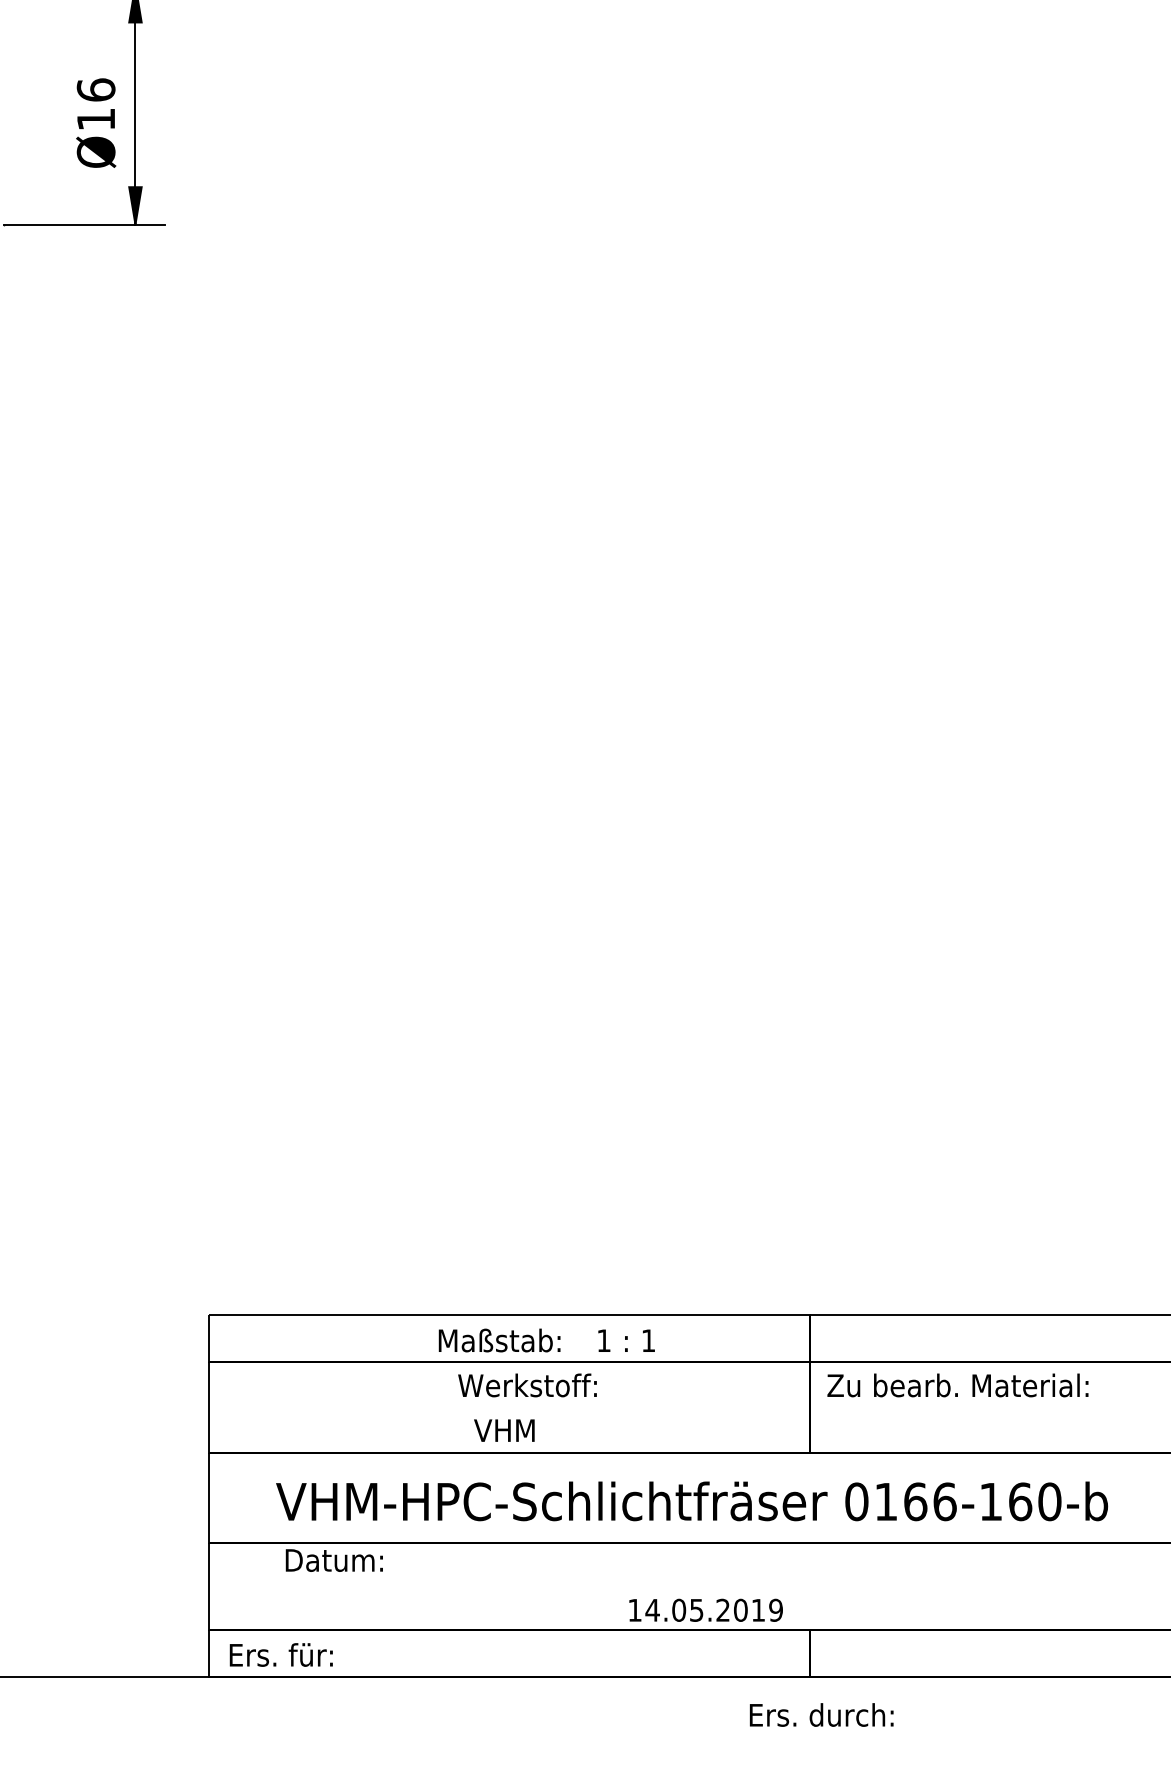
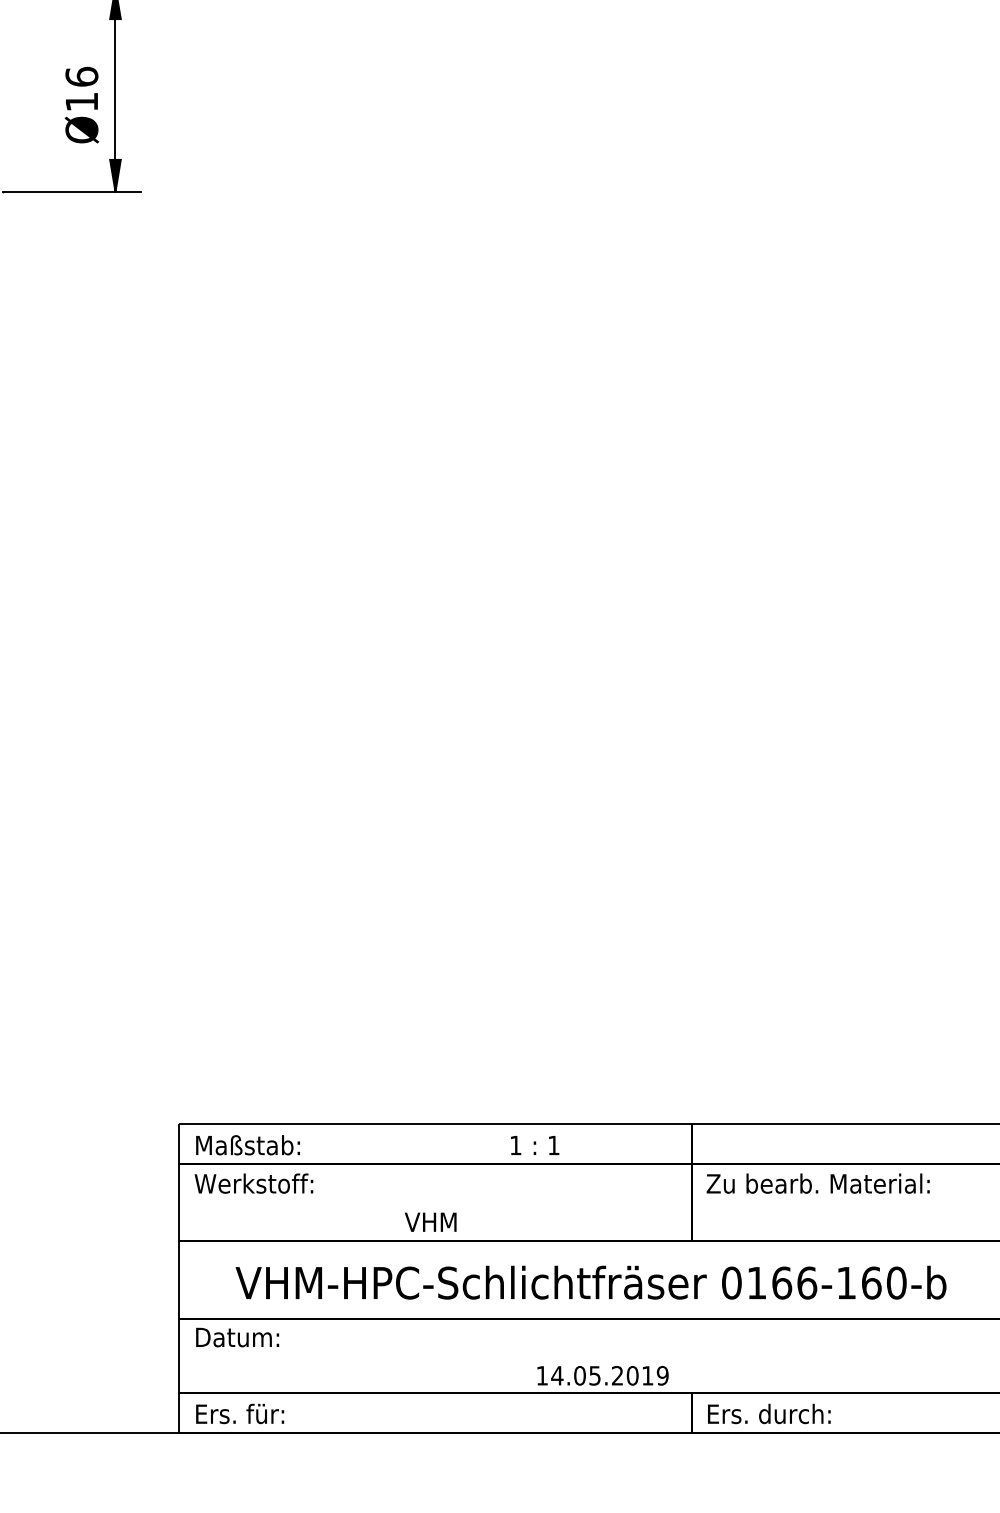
text: (499, 1340) -> (247, 1145), moved
text: (527, 1385) -> (253, 1183), moved
text: (333, 1560) -> (236, 1337), moved
text: (821, 1714) -> (769, 1413), moved

